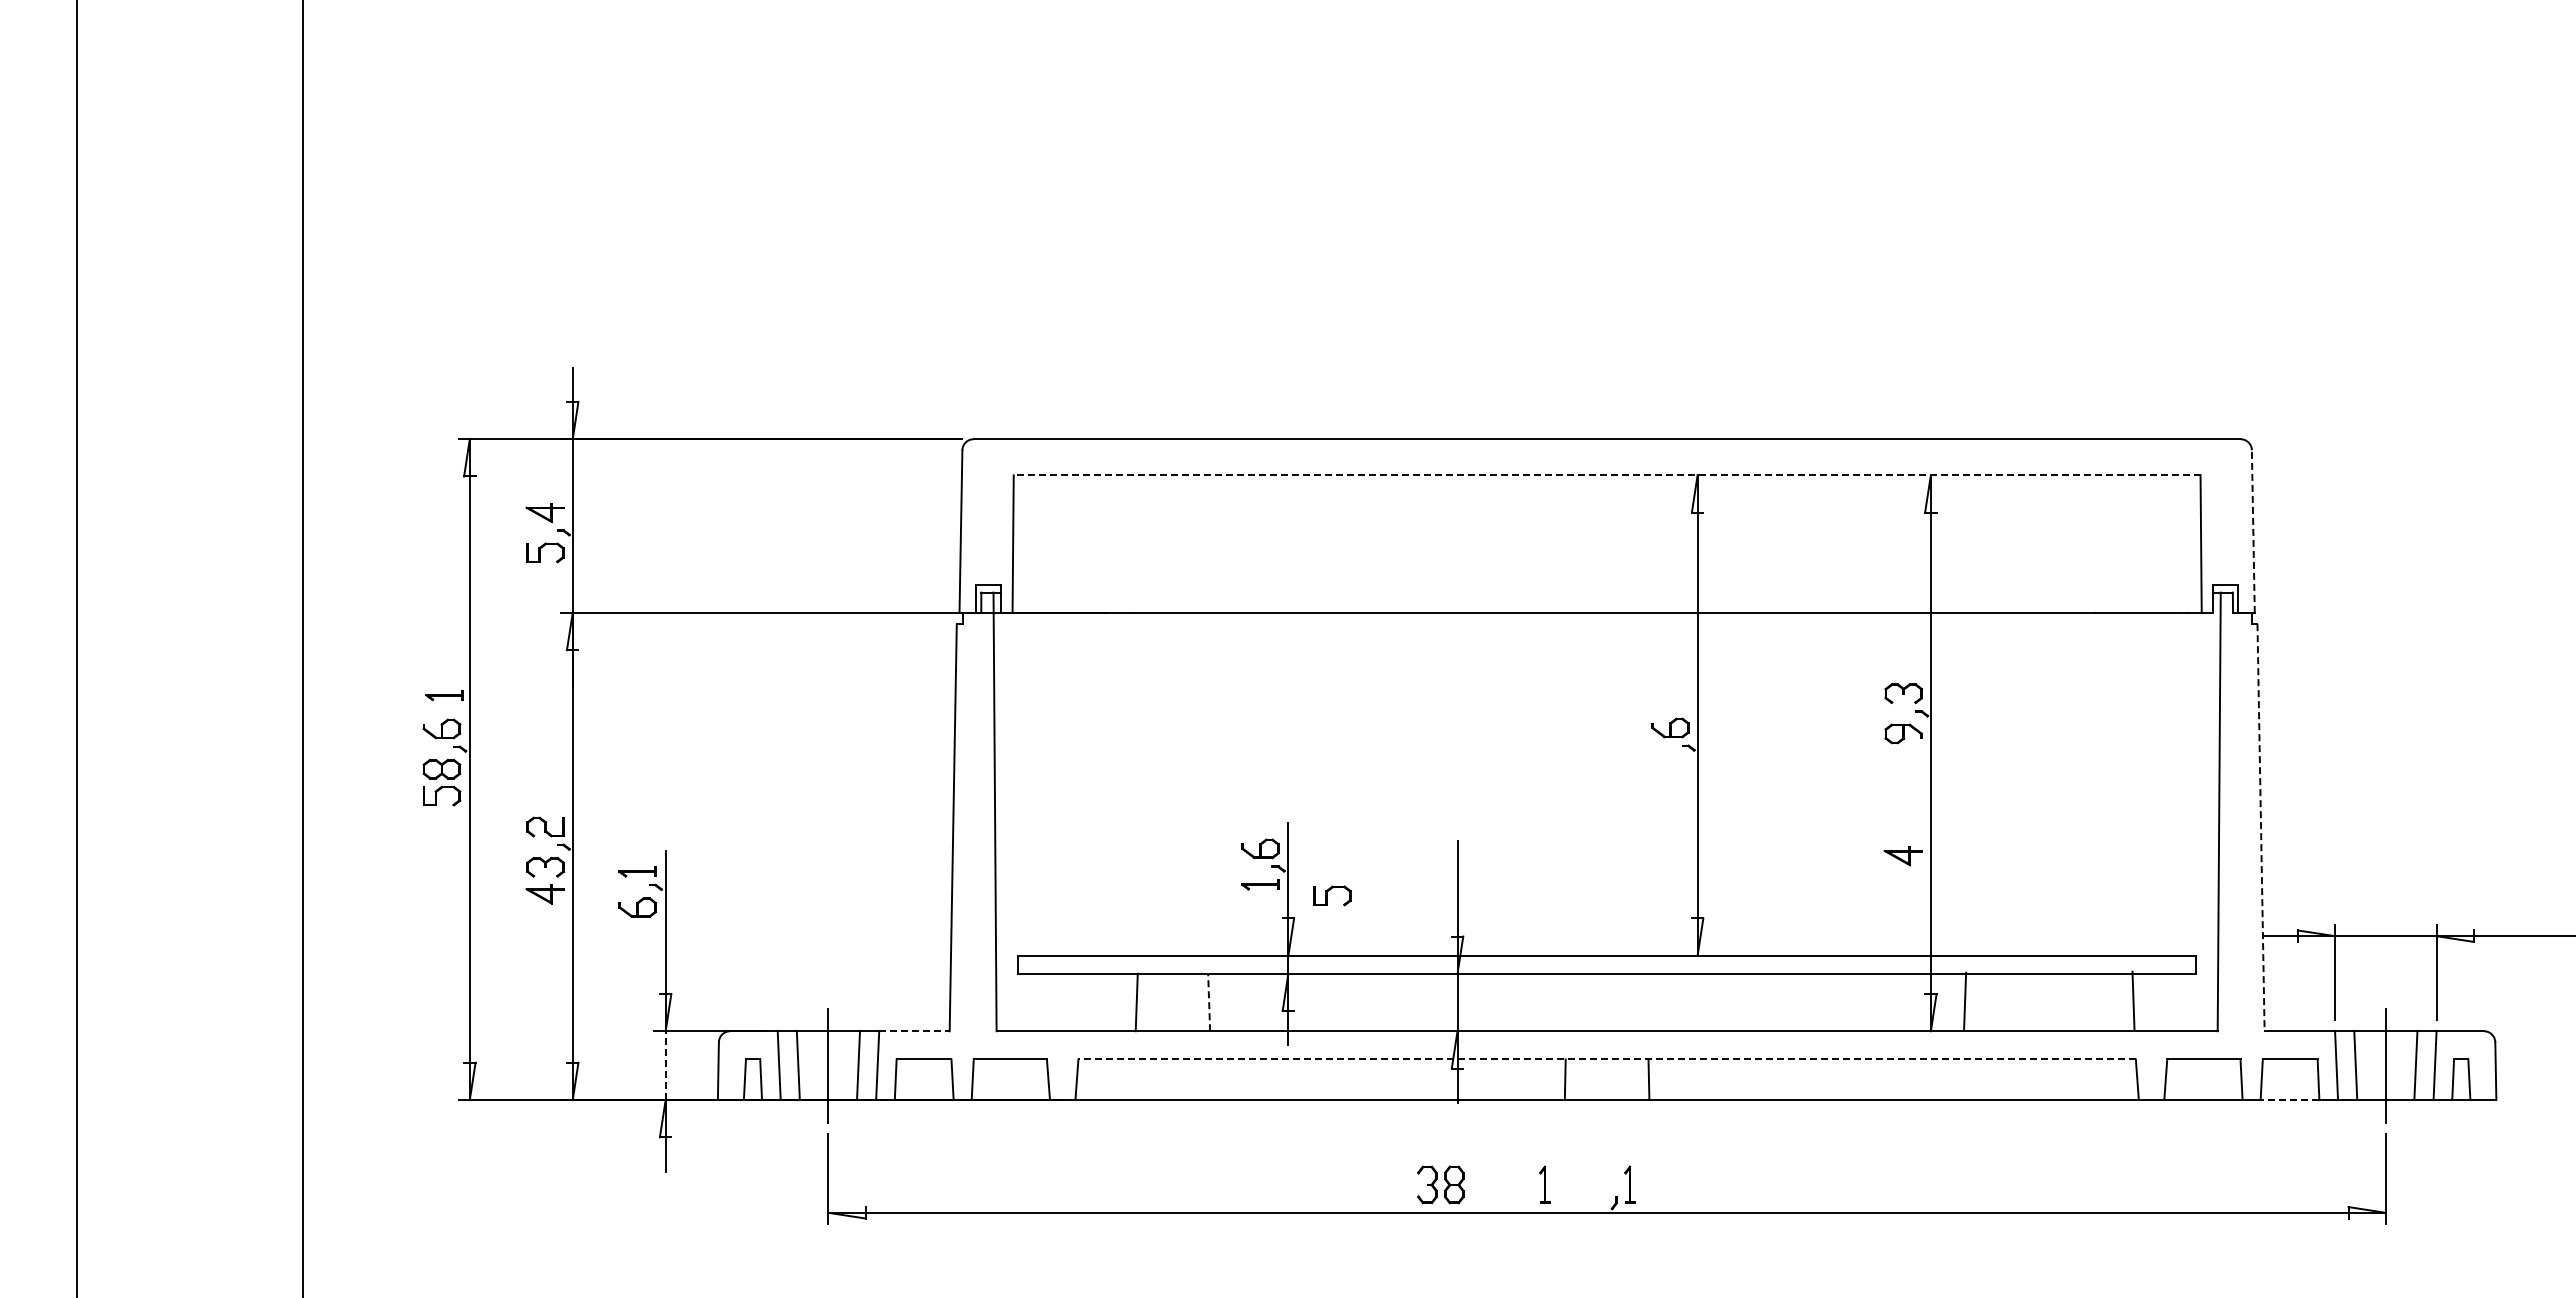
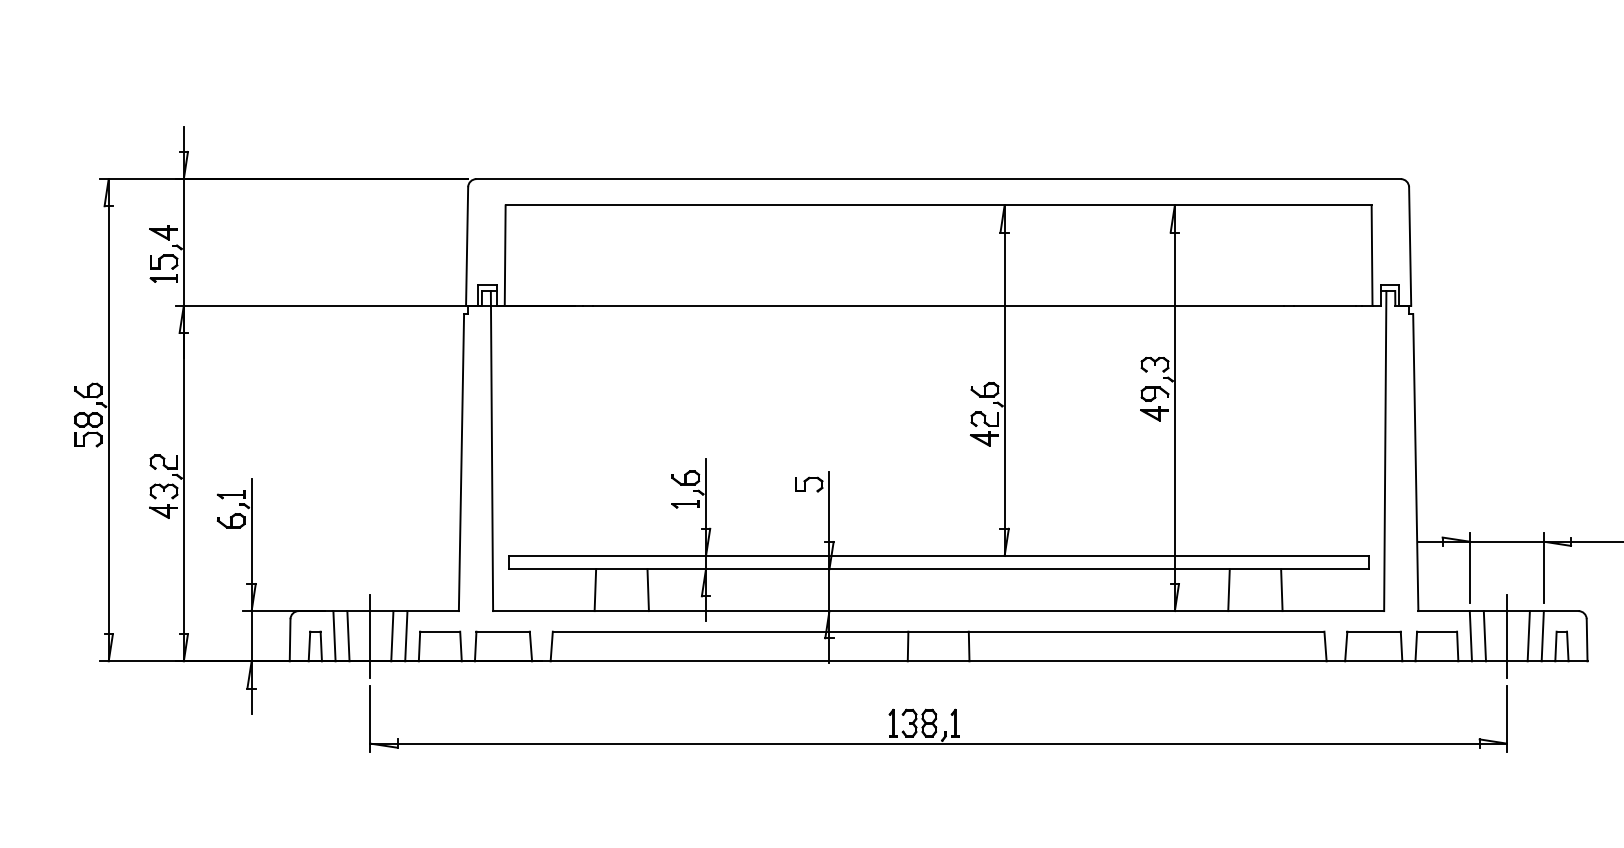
line: (1606, 475) -> (938, 205), dashed -> solid
line: (2253, 531) -> (1410, 246), dashed -> solid
part: (444, 695) -> (163, 278), moved
part: (1671, 775) -> (985, 424), added
line: (2261, 827) -> (1416, 462), dashed -> solid
part: (1902, 856) -> (1154, 414), moved
part: (1332, 895) -> (809, 484), moved
line: (2133, 1000) -> (1281, 590), moved
line: (1965, 1001) -> (1229, 590), moved
line: (1209, 1002) -> (648, 590), dashed -> solid
line: (914, 1031) -> (433, 611), dashed -> solid
line: (1607, 1059) -> (938, 631), dashed -> solid
line: (665, 1065) -> (251, 636), dashed -> solid
line: (2289, 1100) -> (1436, 661), dashed -> solid
part: (1440, 1184) -> (919, 722), moved

